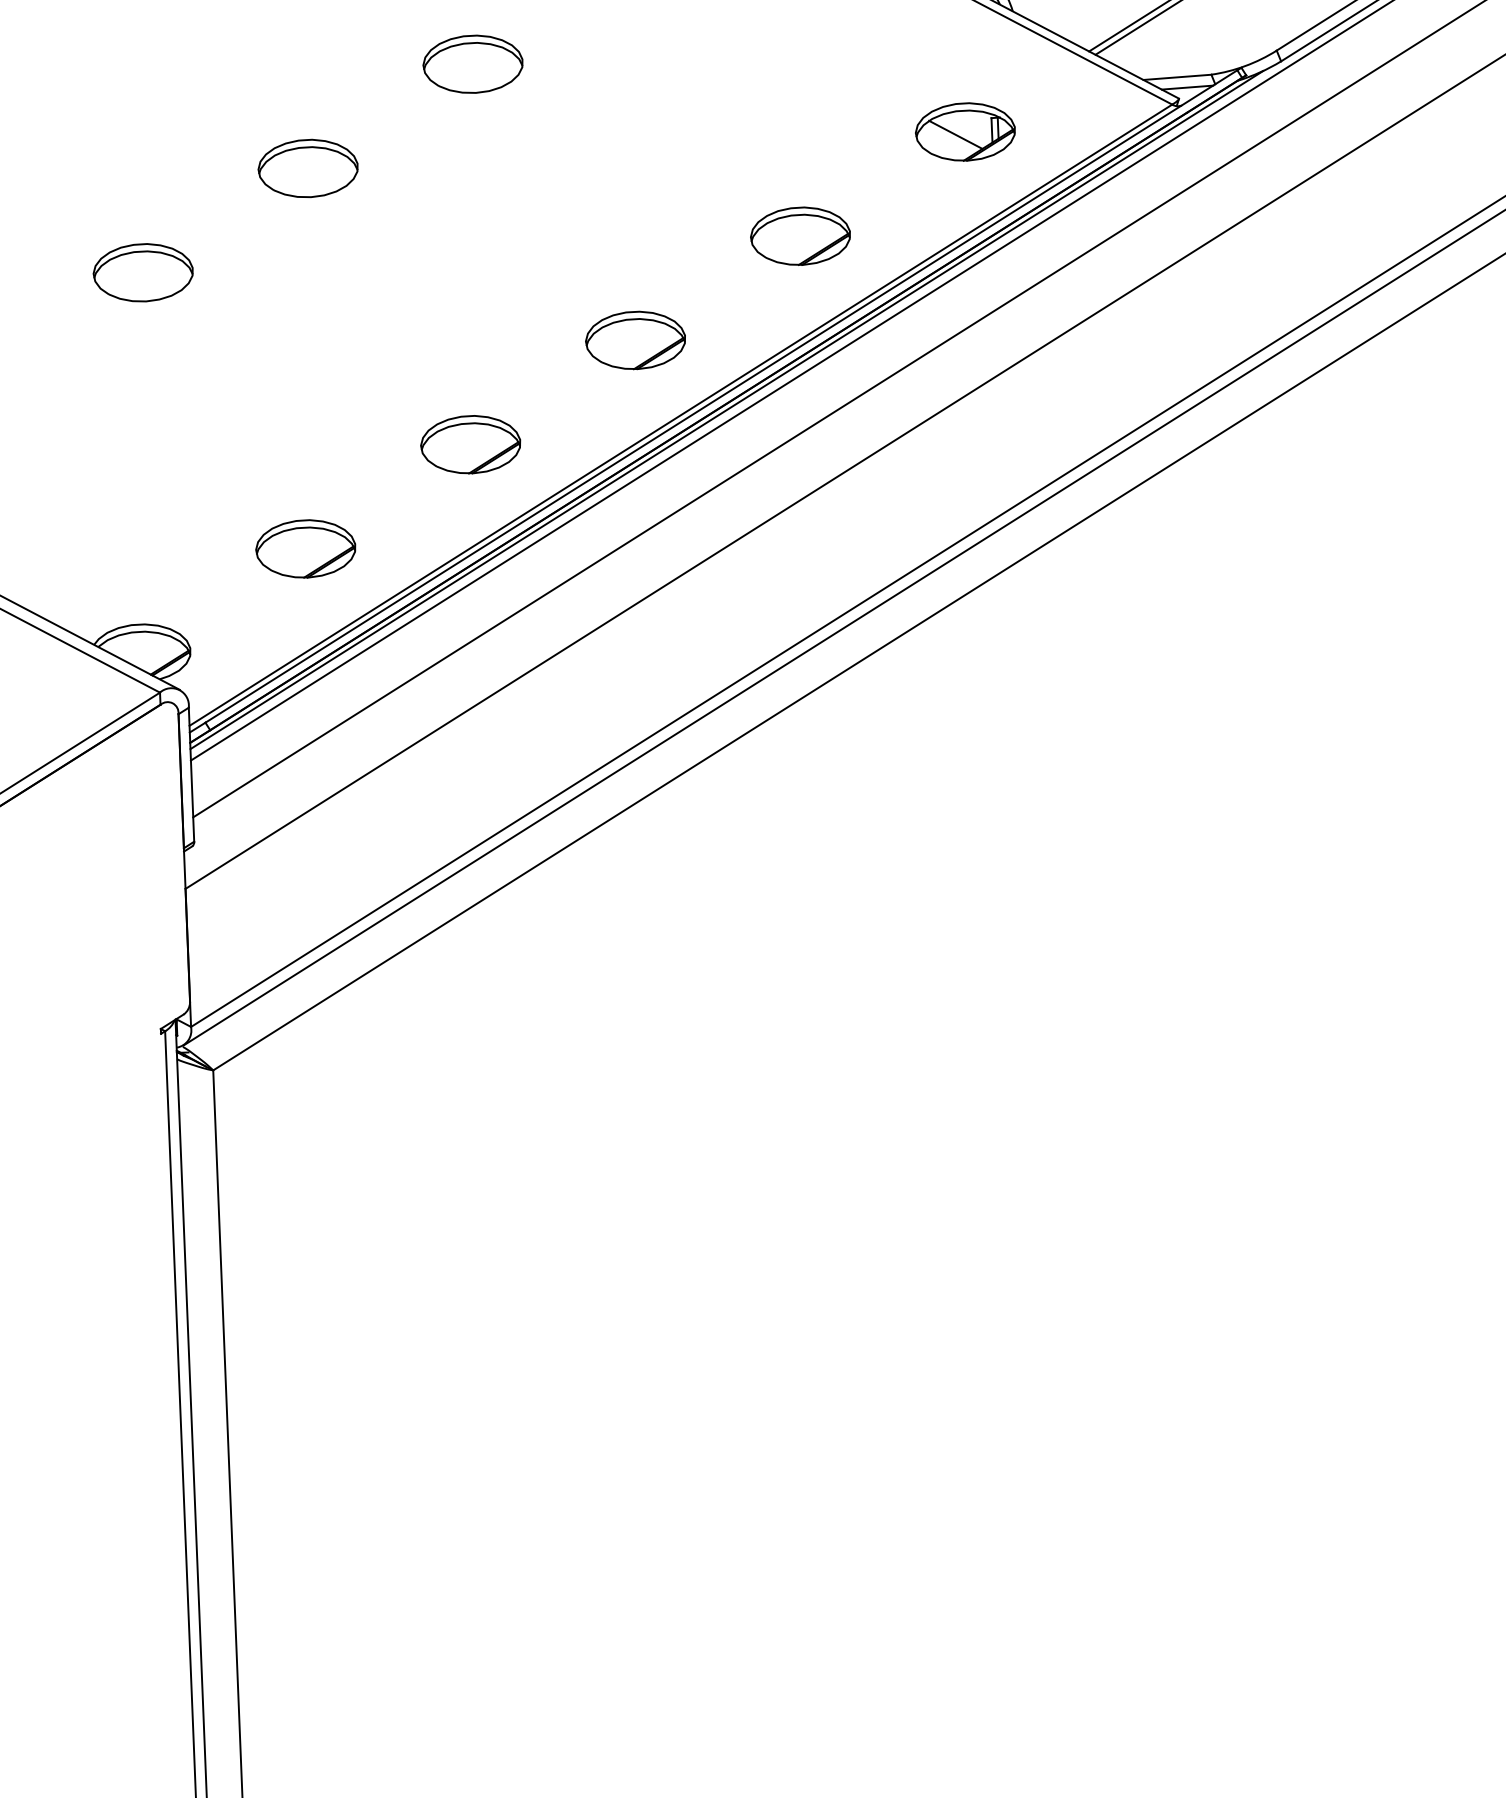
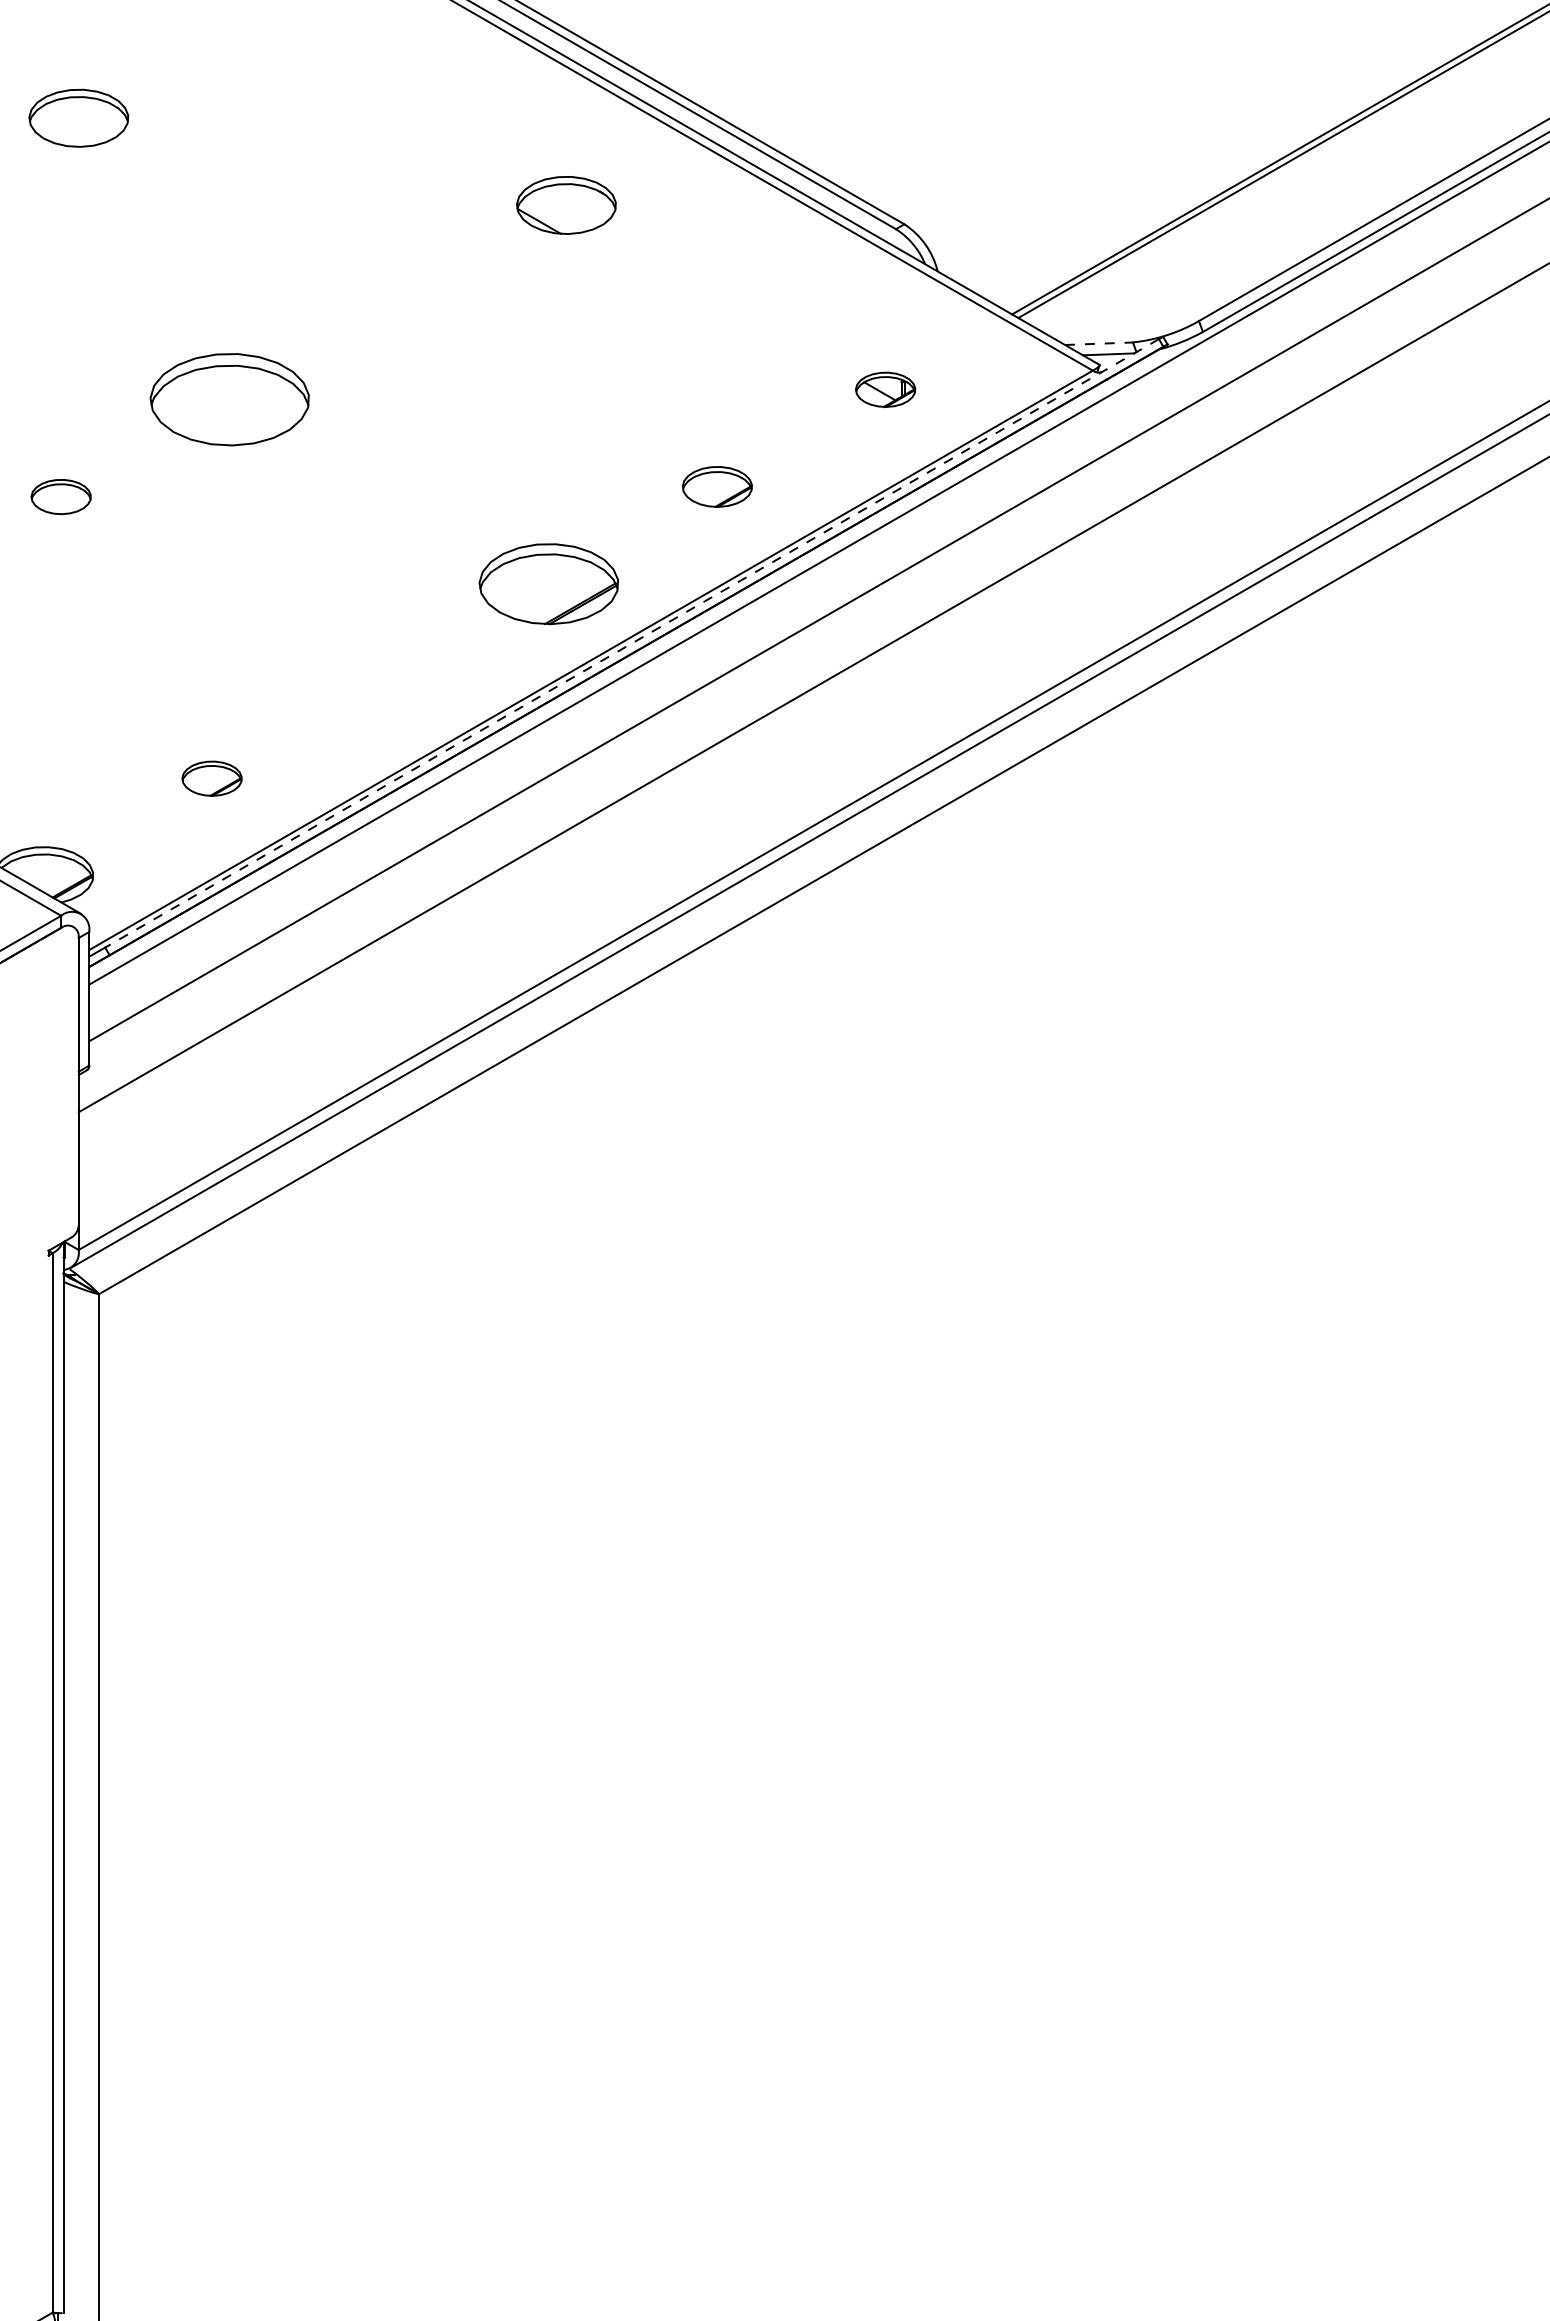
part: (472, 64) -> (397, 302), removed
line: (1177, 77) -> (1099, 343), solid -> dashed
part: (965, 131) -> (885, 389), size x0.6
part: (307, 168) -> (229, 399), size x1.6
part: (800, 235) -> (717, 486), size x0.7
part: (142, 272) -> (60, 496), size x0.6
part: (635, 339) -> (548, 583), size x1.4
line: (720, 396) -> (631, 643), solid -> dashed
line: (726, 409) -> (636, 656), removed
part: (470, 443) -> (380, 680), removed
part: (305, 548) -> (211, 778), size x0.6

